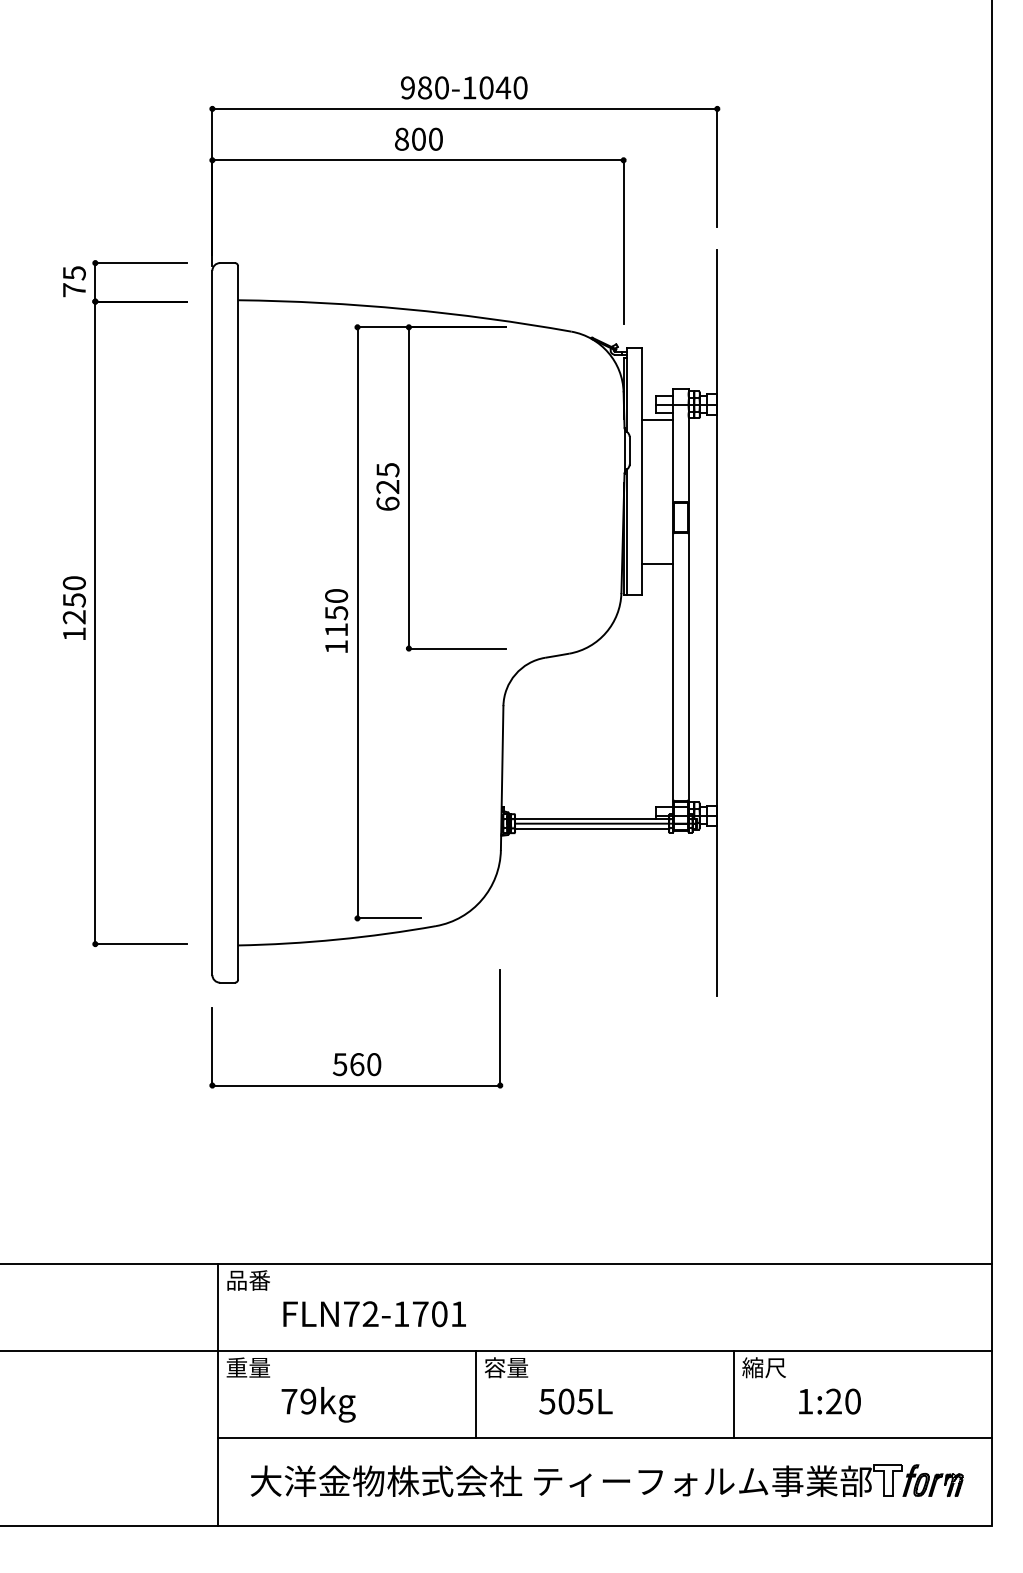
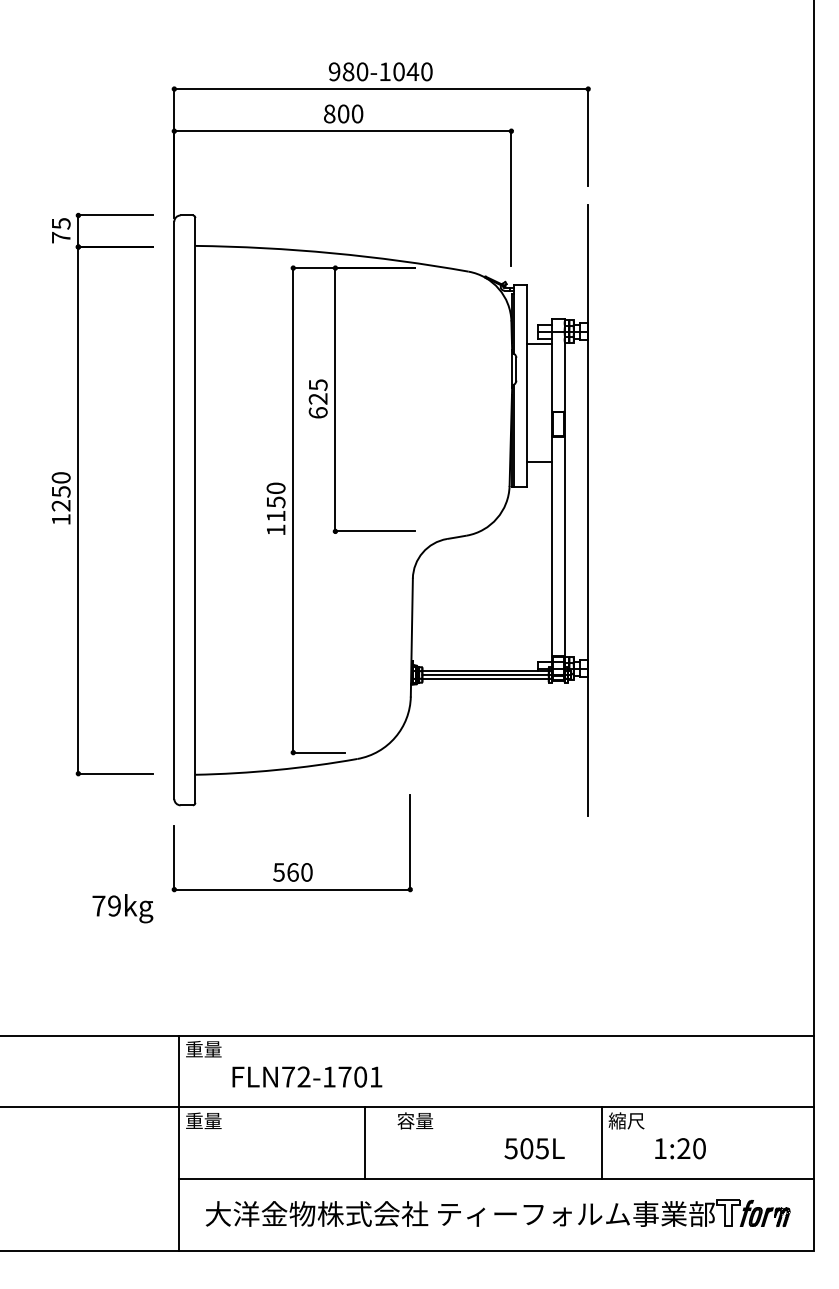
text: (248, 1280) -> (203, 1049), 品番 -> 重量
line: (476, 1394) -> (365, 1142), moved
text: (575, 1401) -> (534, 1148), moved
text: (318, 1404) -> (122, 908), moved

